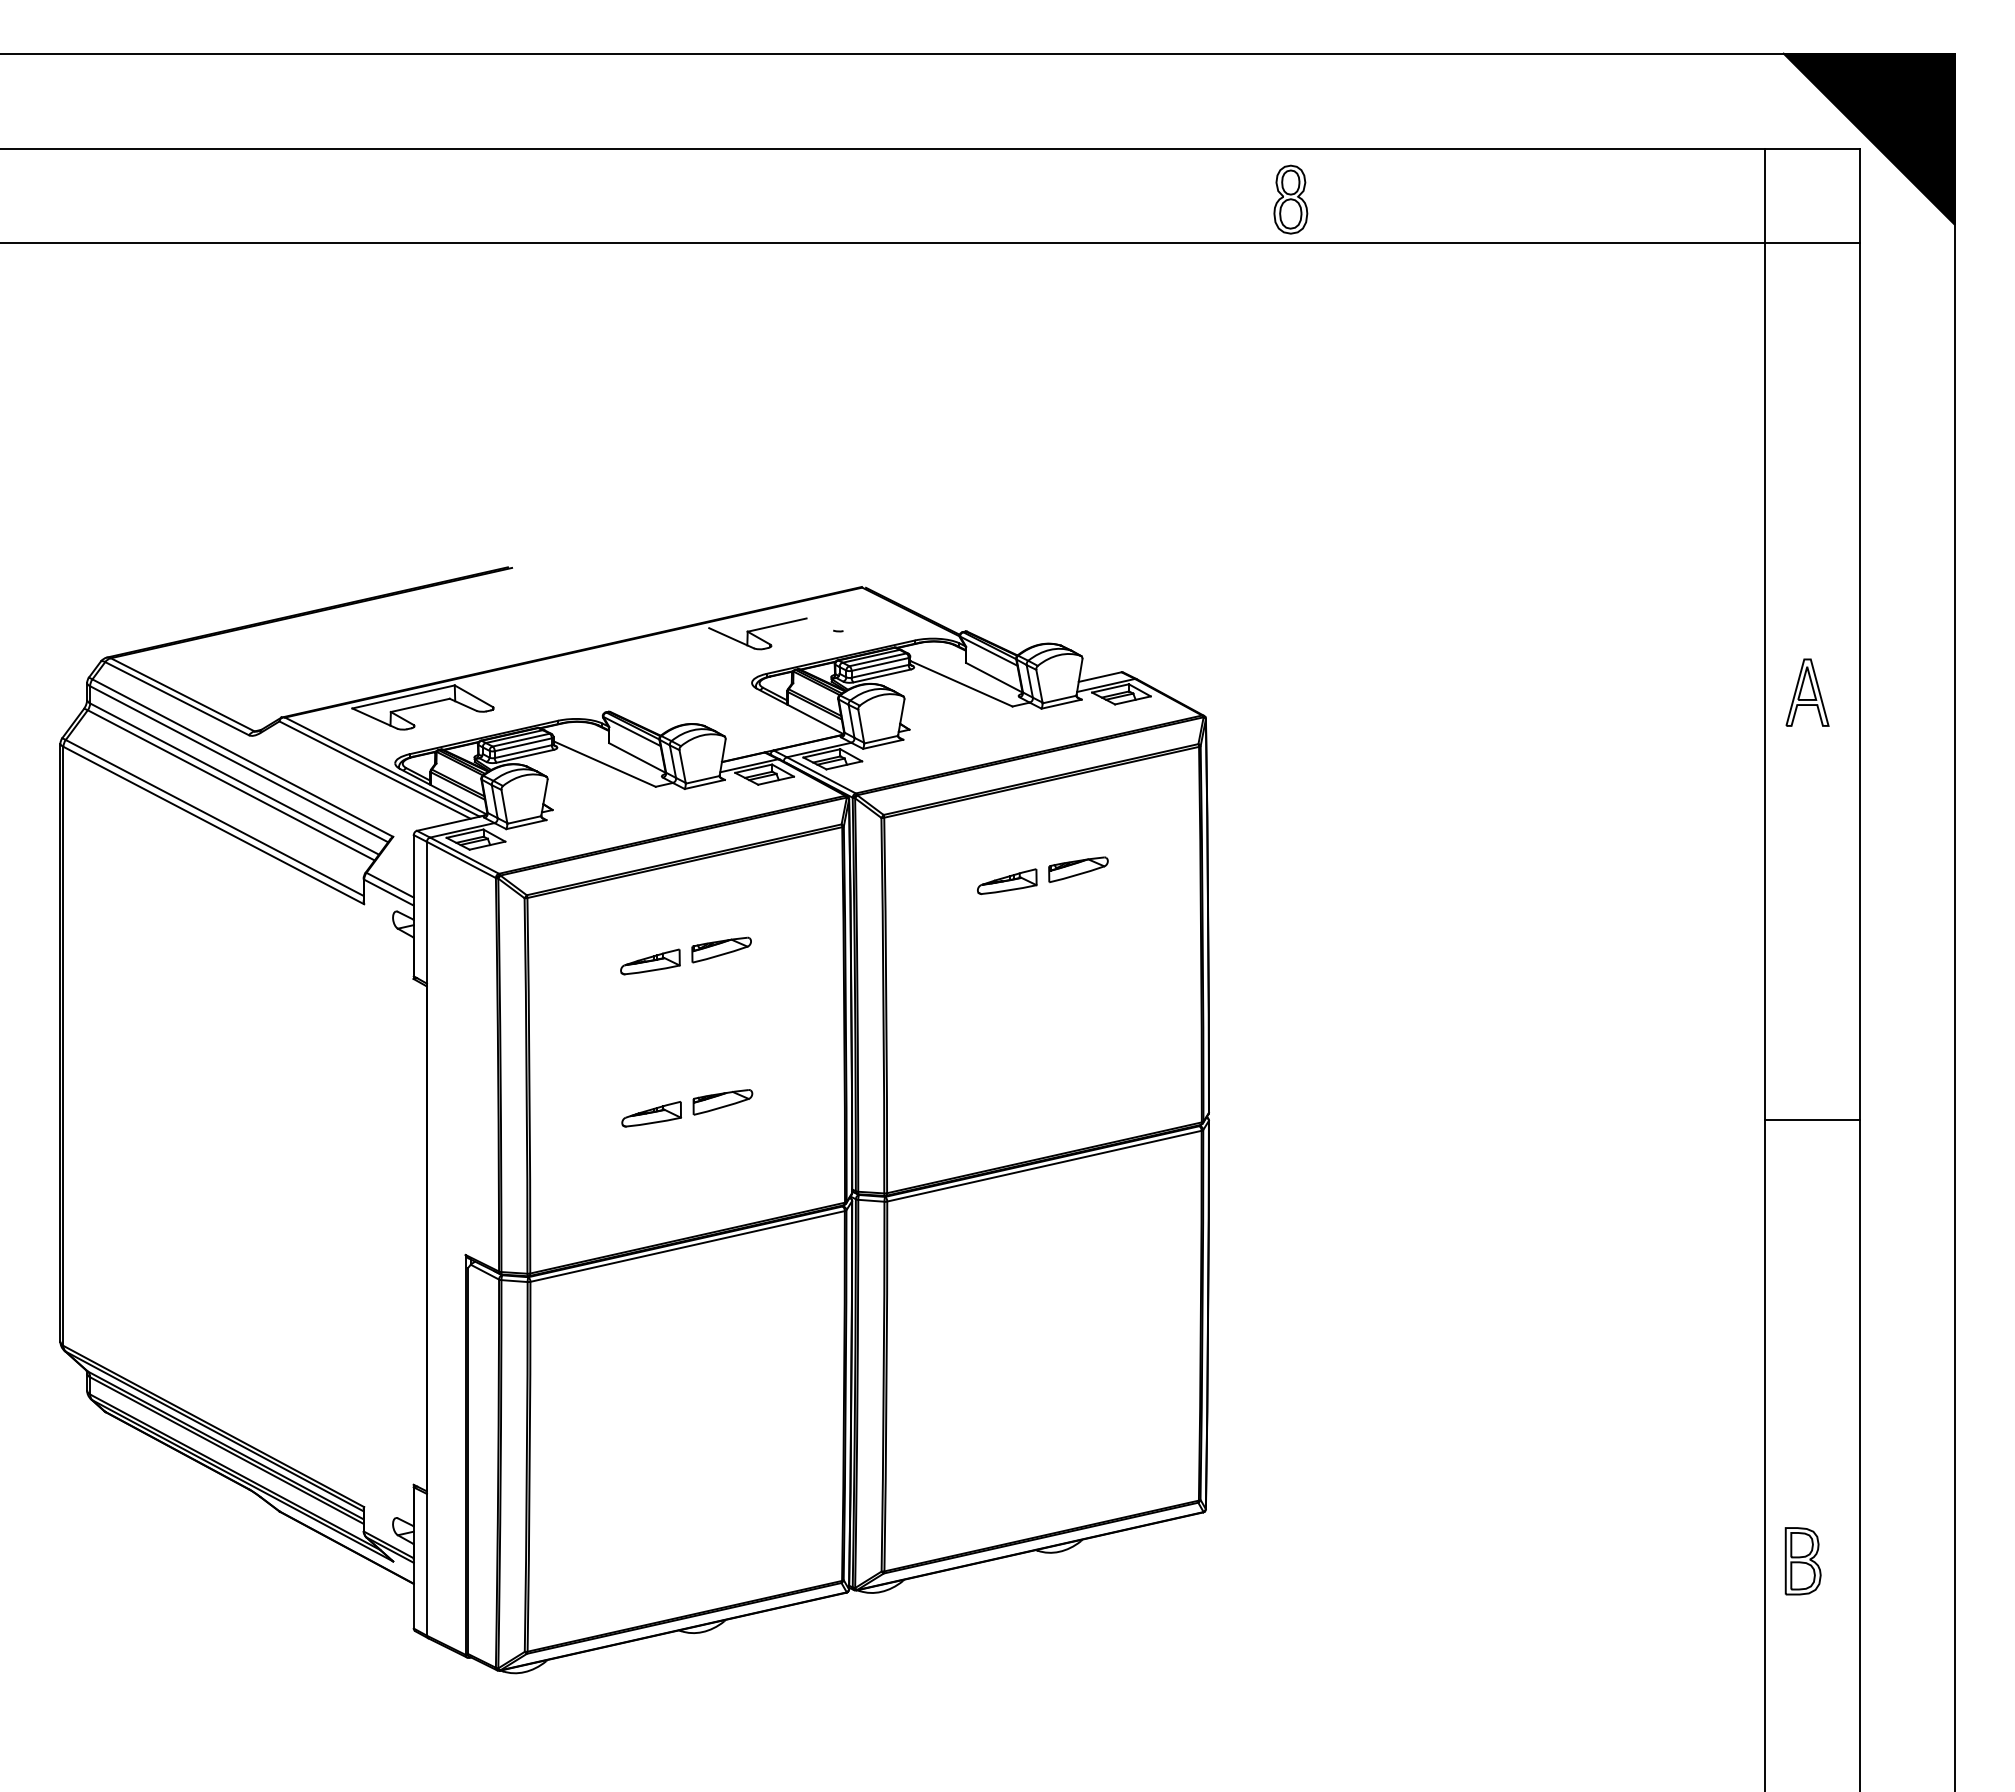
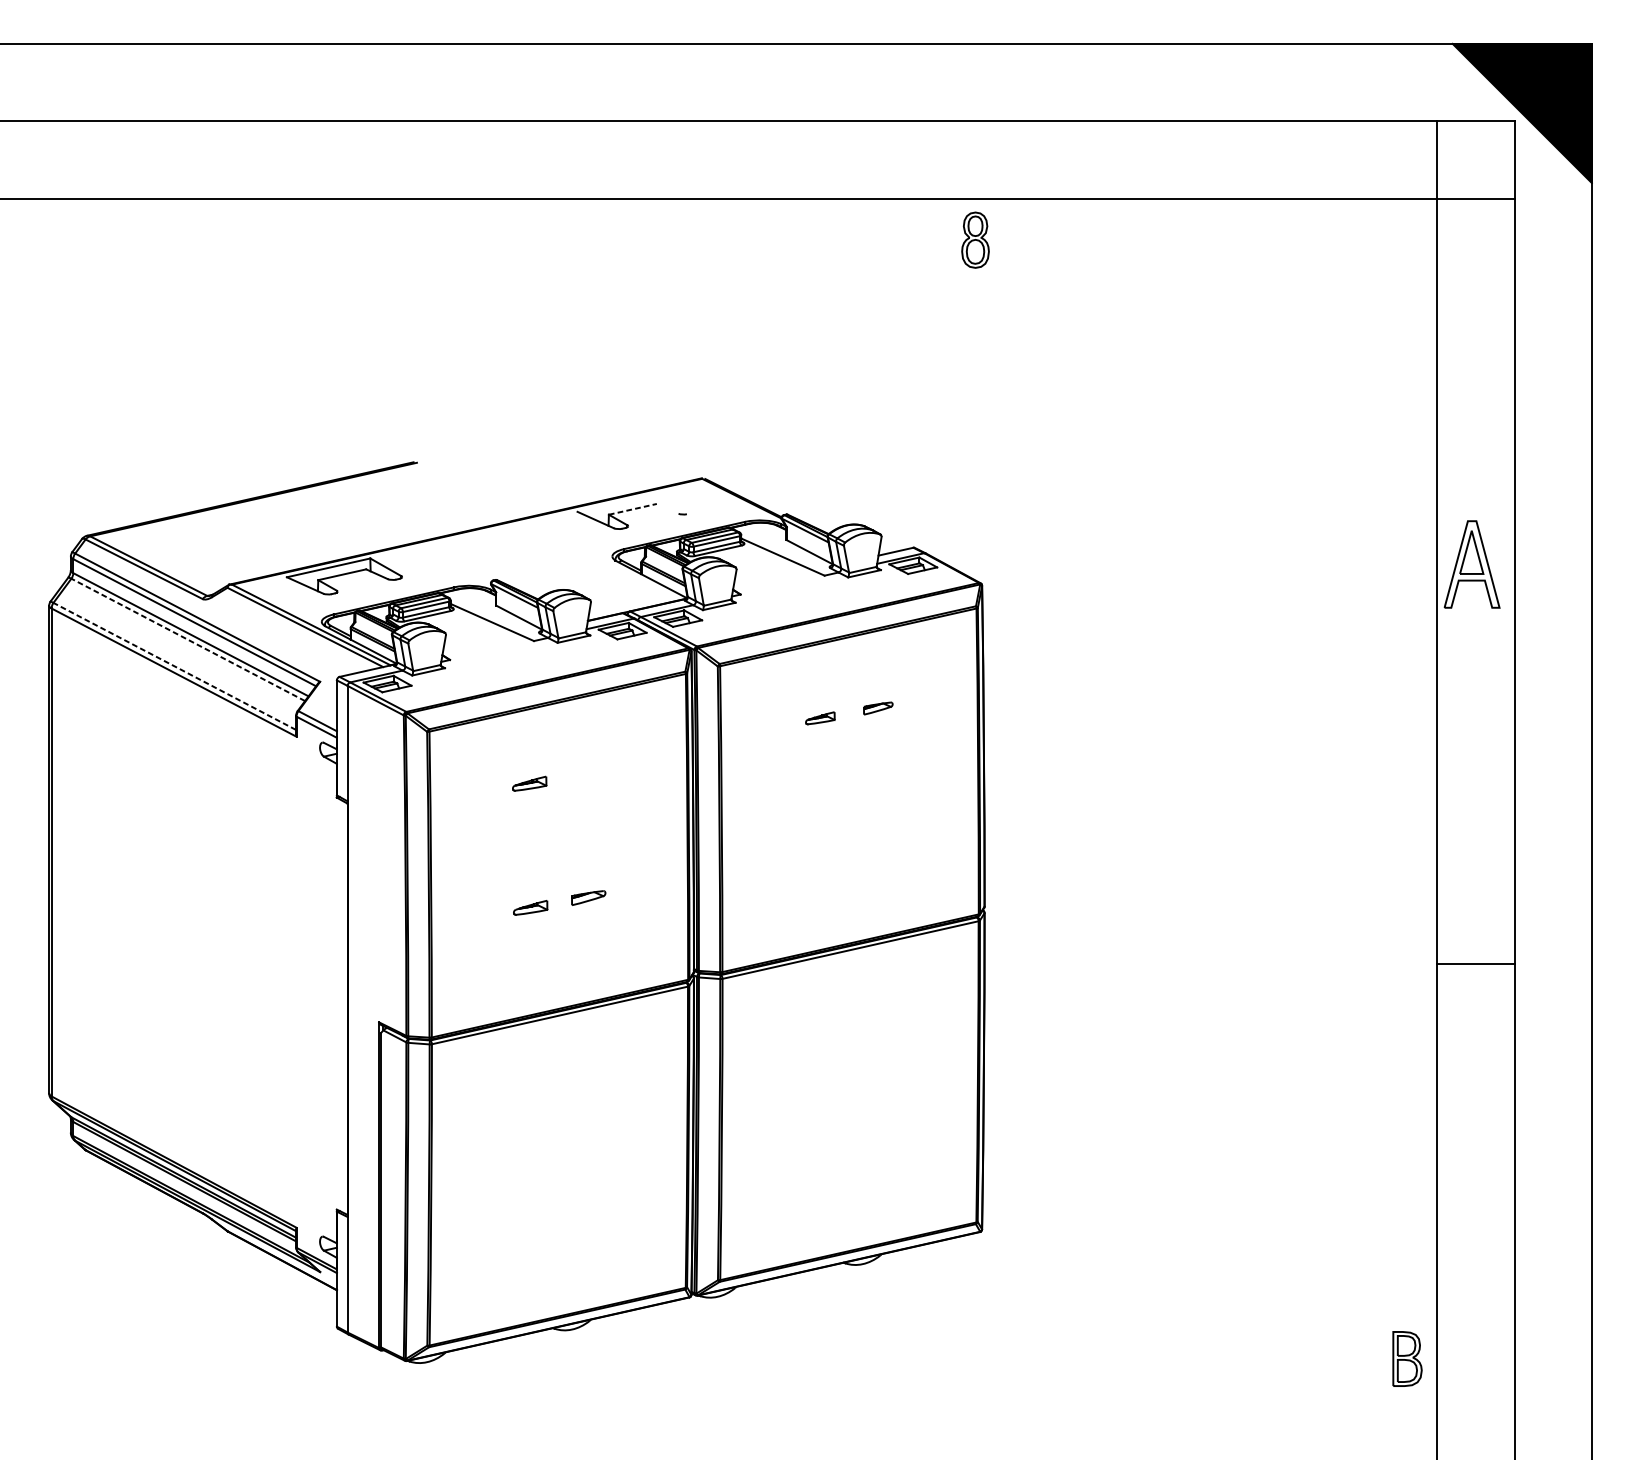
part: (1290, 199) -> (975, 240), moved
line: (777, 625) -> (633, 509), solid -> dashed
part: (1807, 692) -> (1472, 564), size x1.6
line: (231, 785) -> (188, 639), solid -> dashed
line: (214, 817) -> (174, 666), solid -> dashed
part: (1078, 869) -> (878, 708), size x0.6
part: (1007, 881) -> (820, 718), size x0.6
part: (721, 949) -> (587, 773), removed
part: (650, 961) -> (529, 783), size x0.7
part: (722, 1102) -> (588, 898), size x0.7
part: (651, 1114) -> (530, 907), size x0.7
line: (1811, 1119) -> (1475, 963), moved
part: (1802, 1561) -> (1406, 1359), moved

